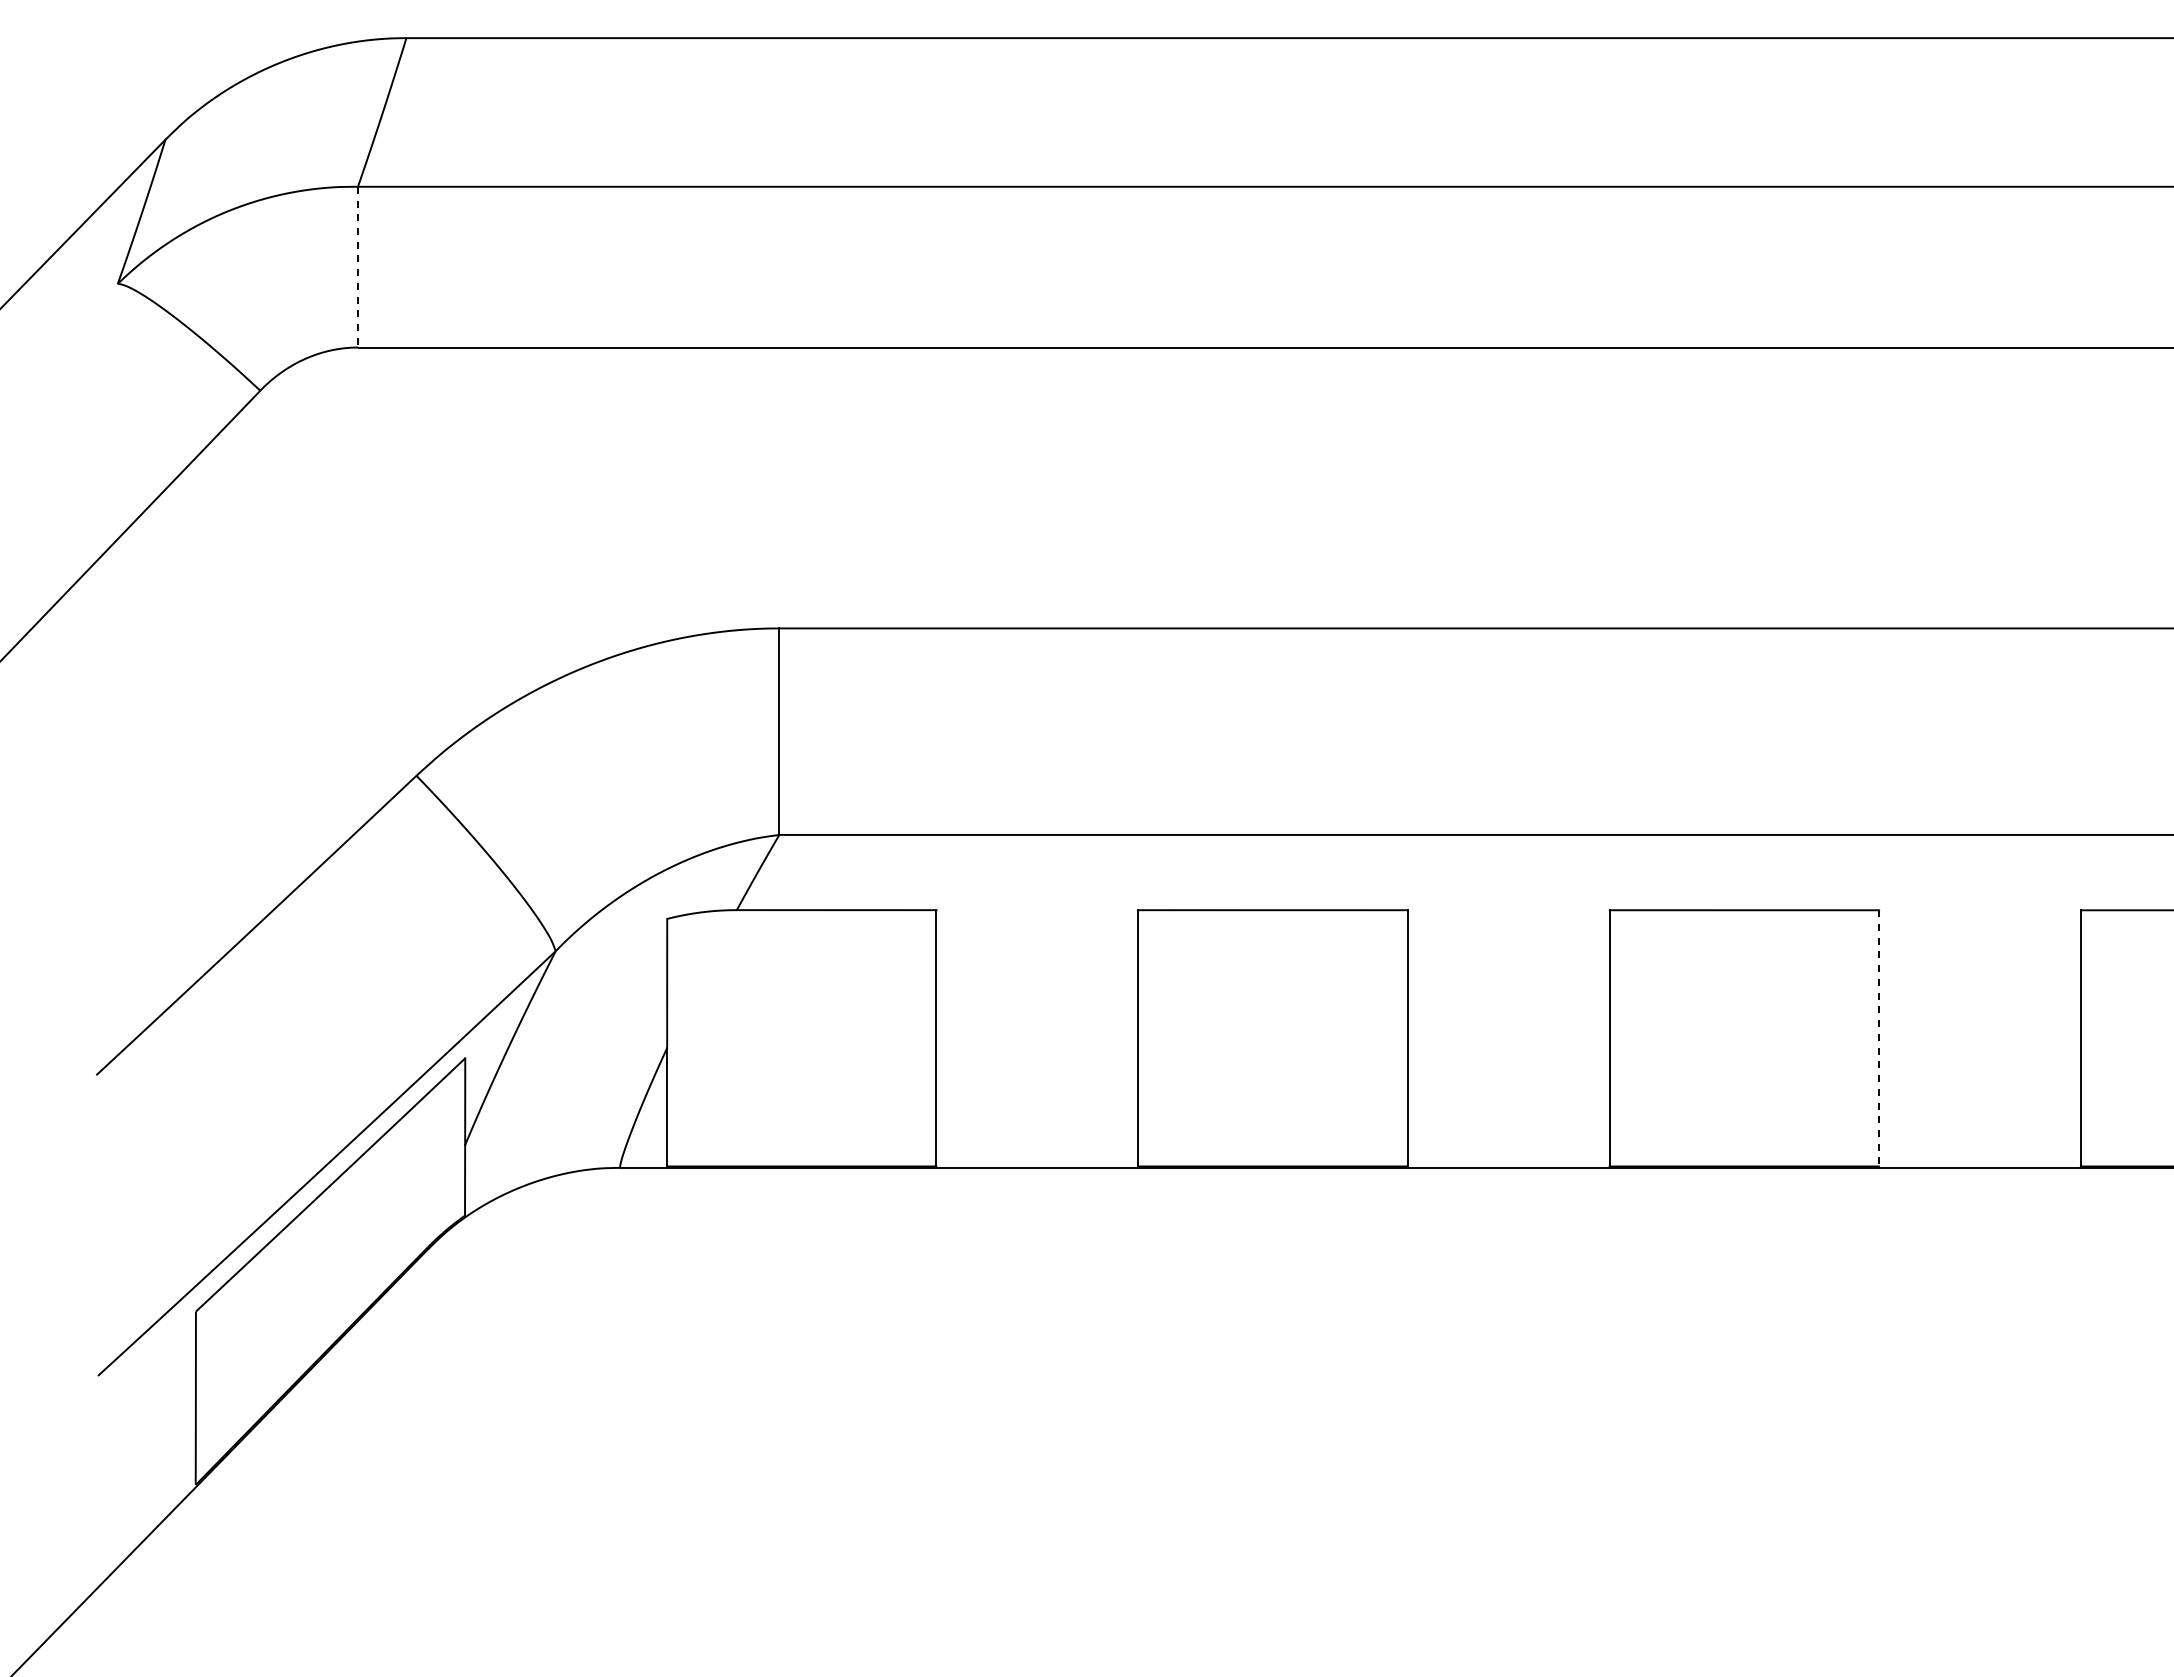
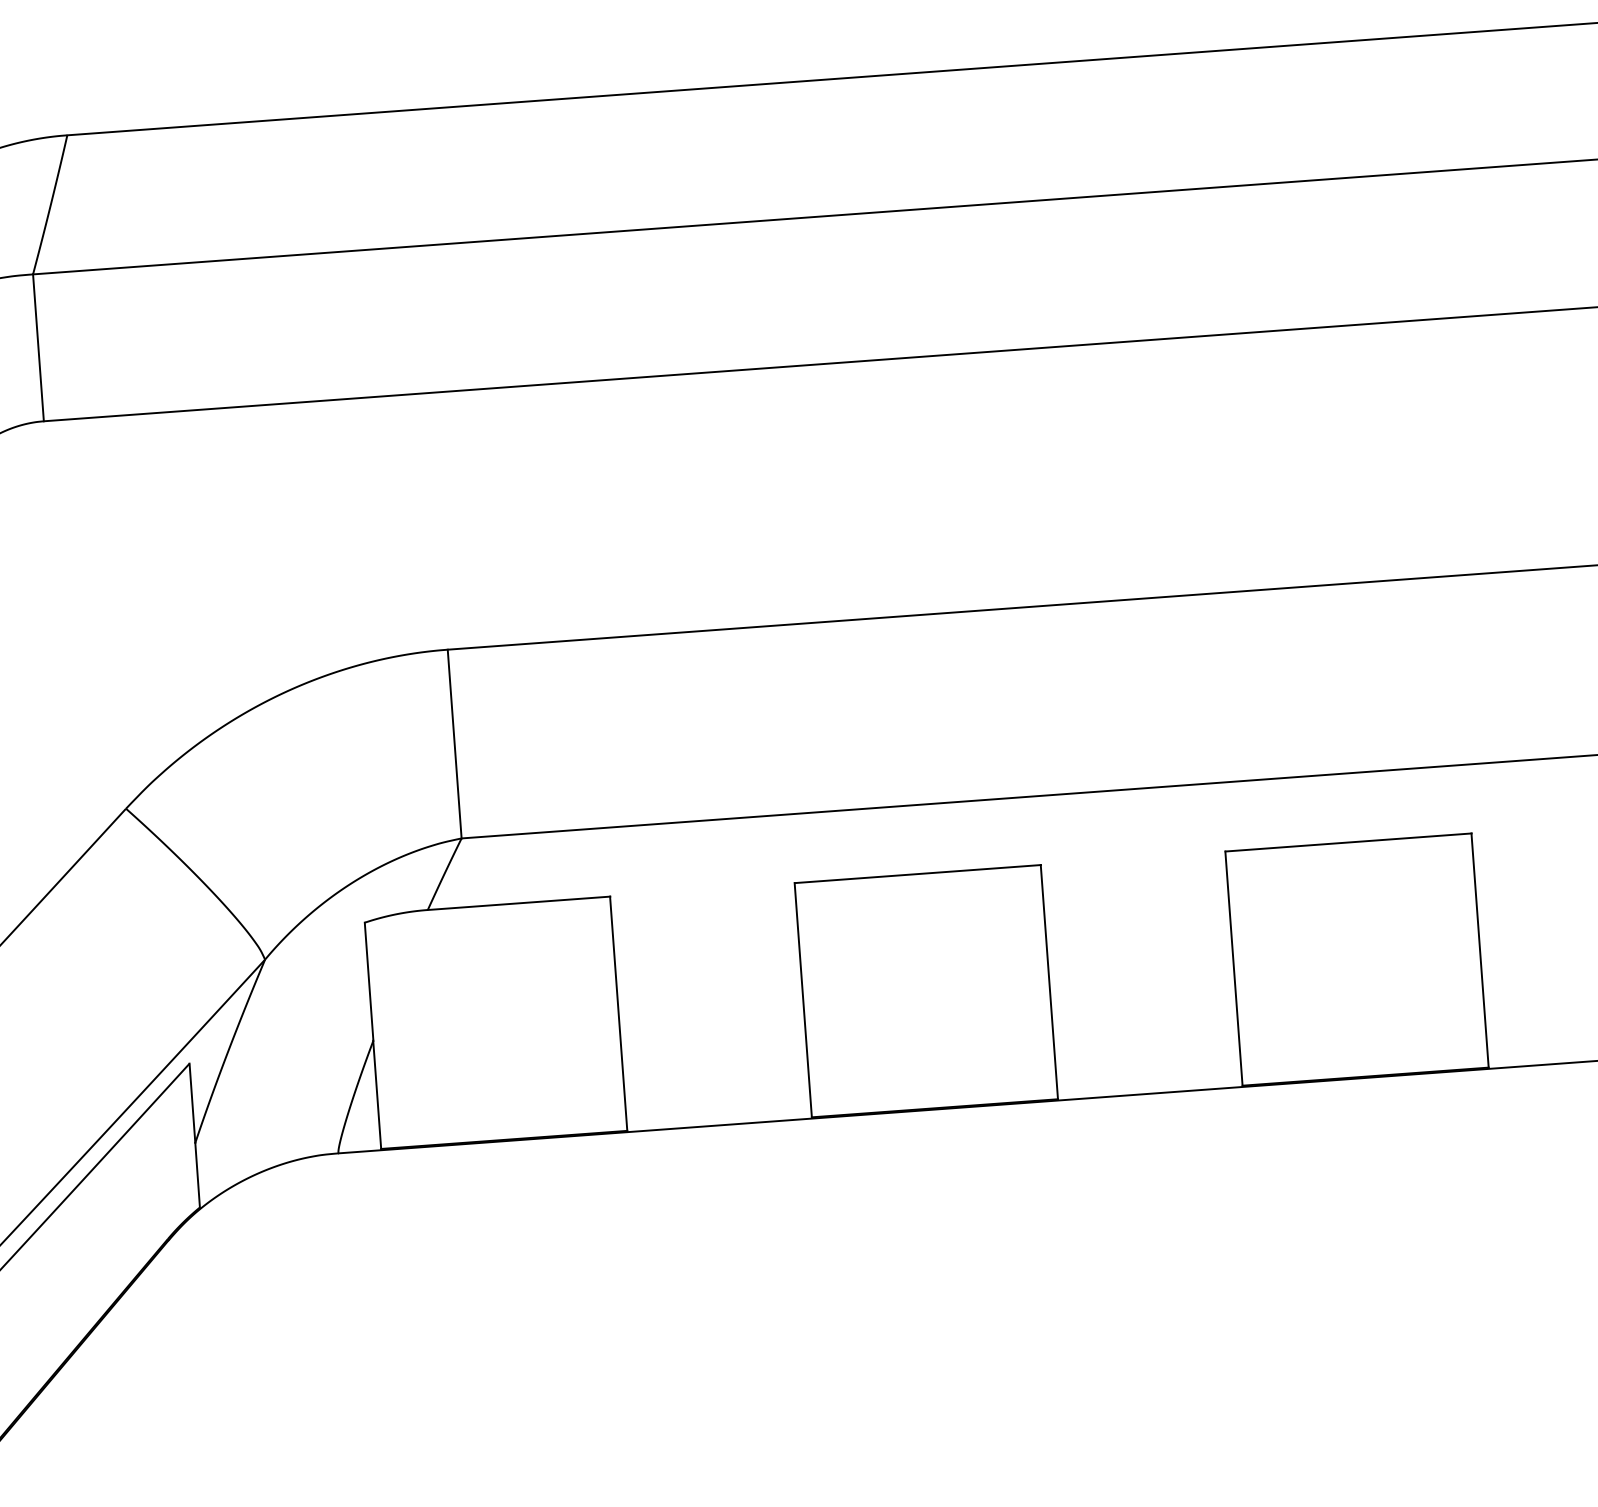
line: (358, 267) -> (38, 348), dashed -> solid
line: (1878, 1038) -> (1479, 950), dashed -> solid

